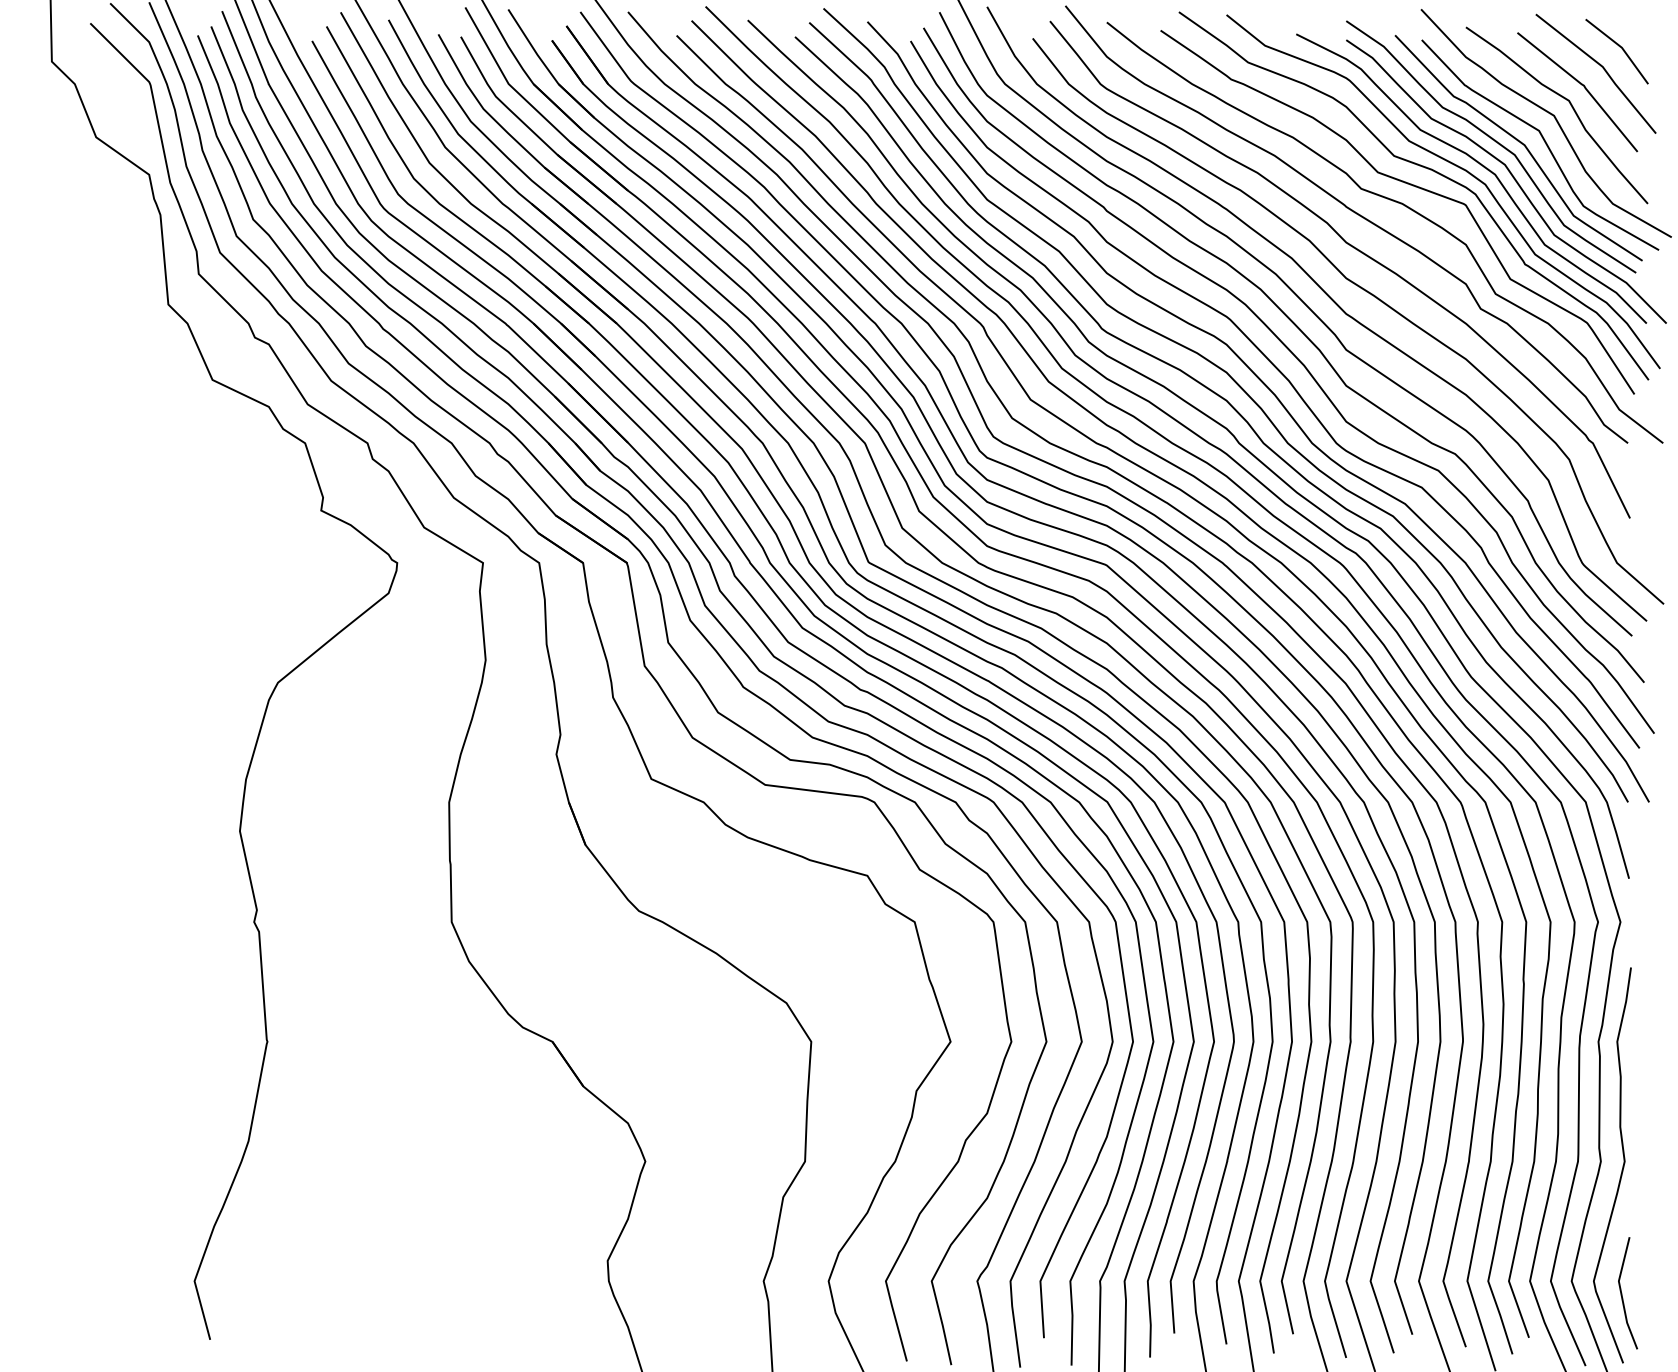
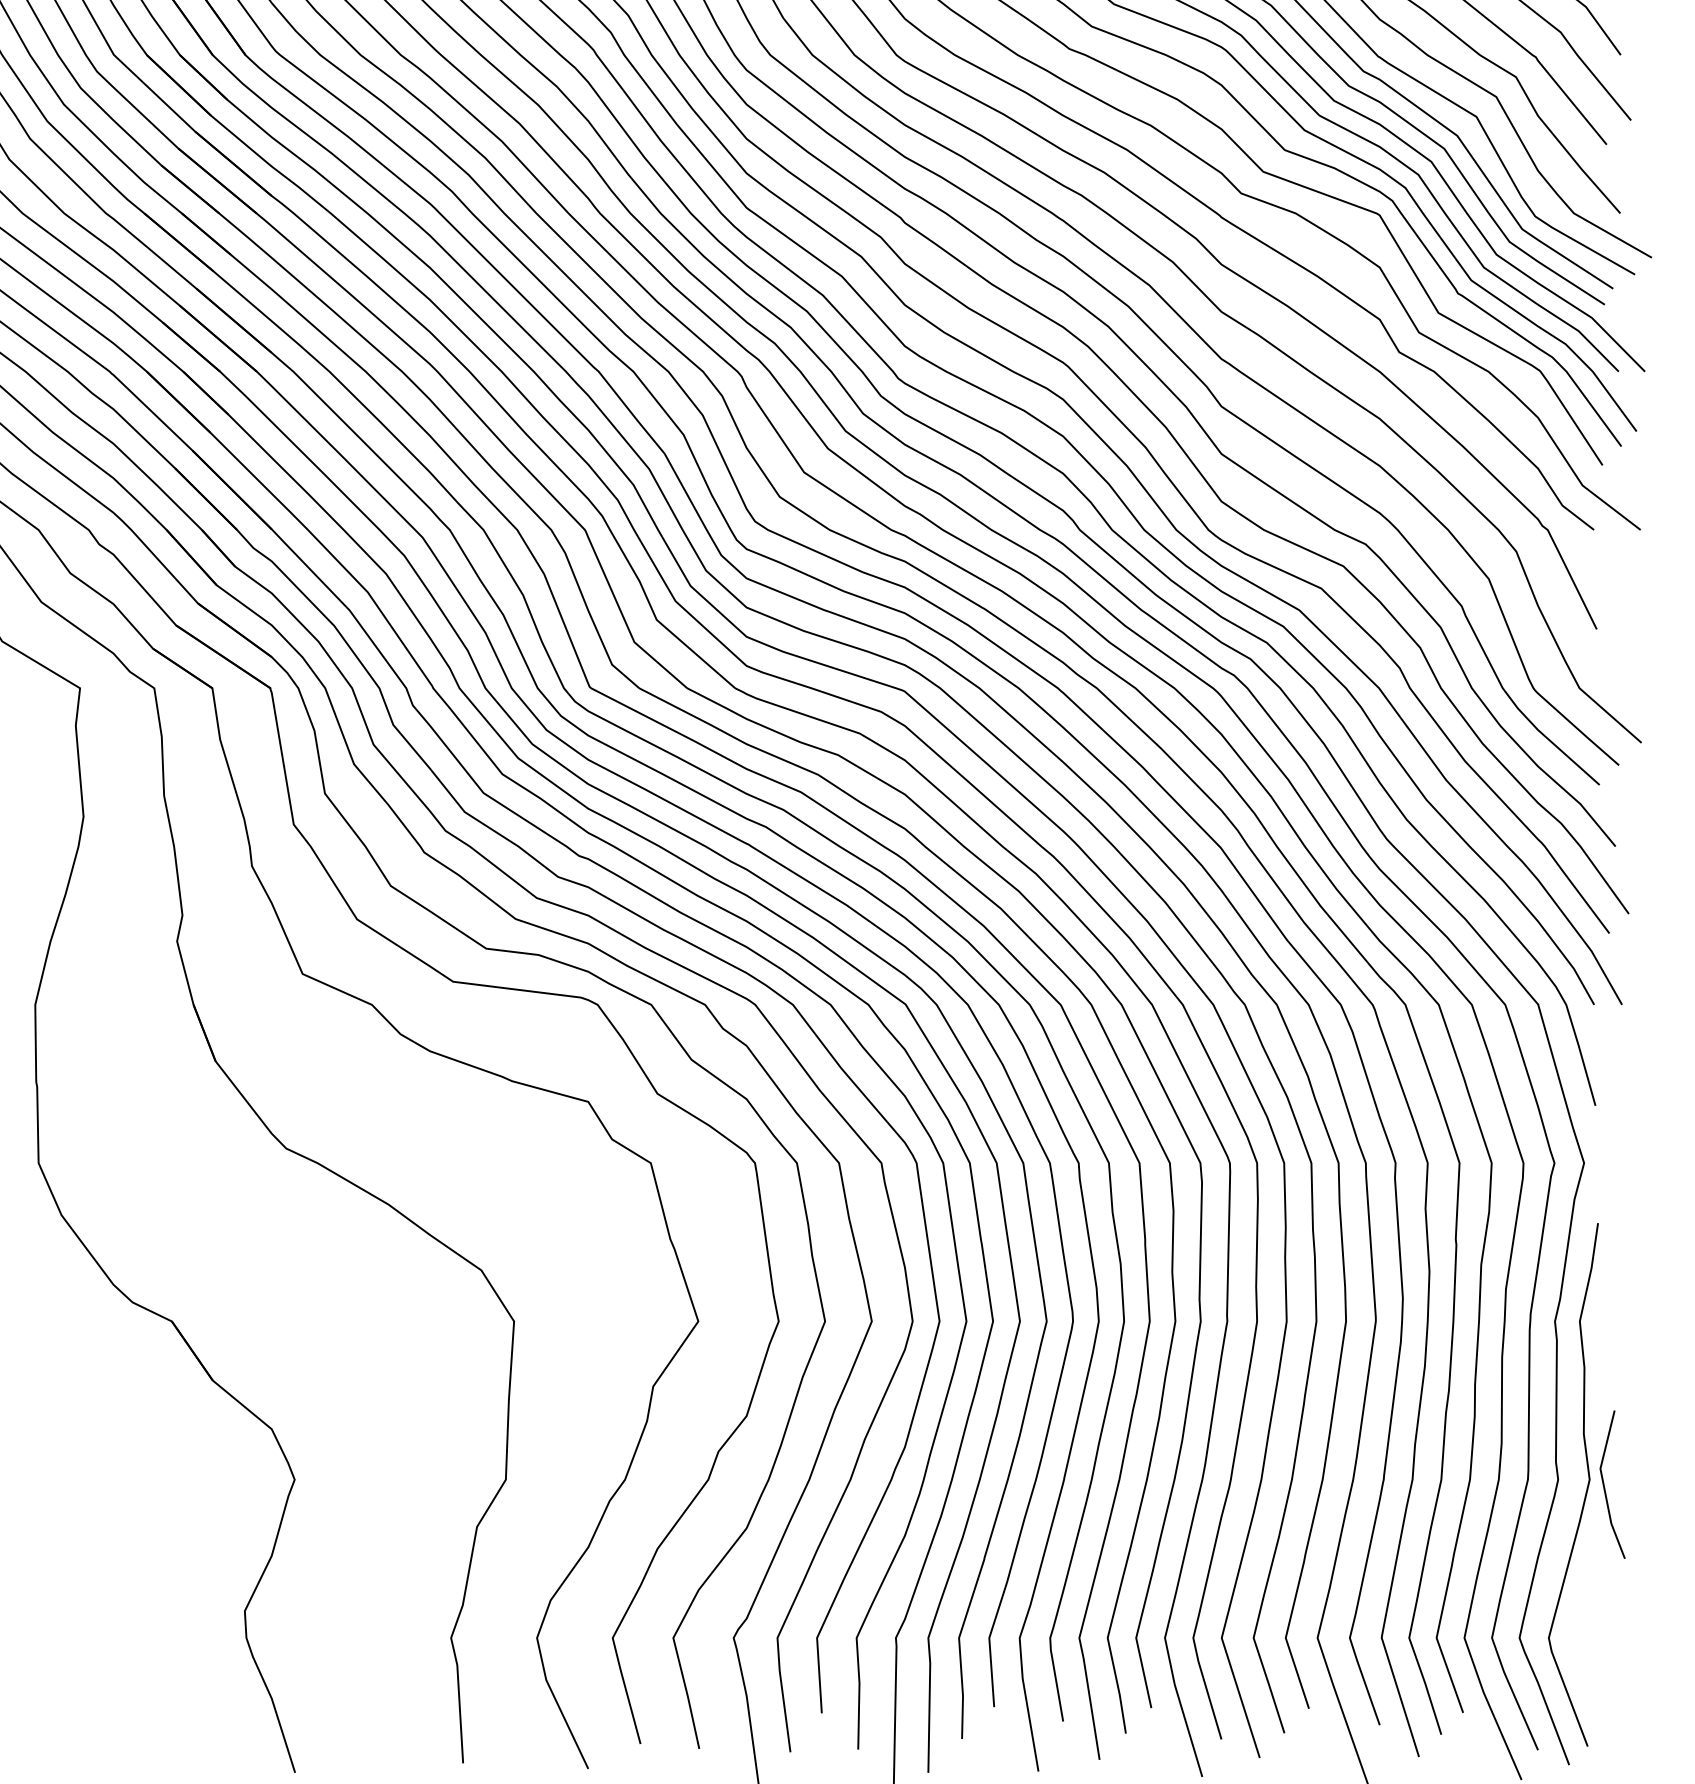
line: (1622, 1293) -> (1605, 1484), moved

